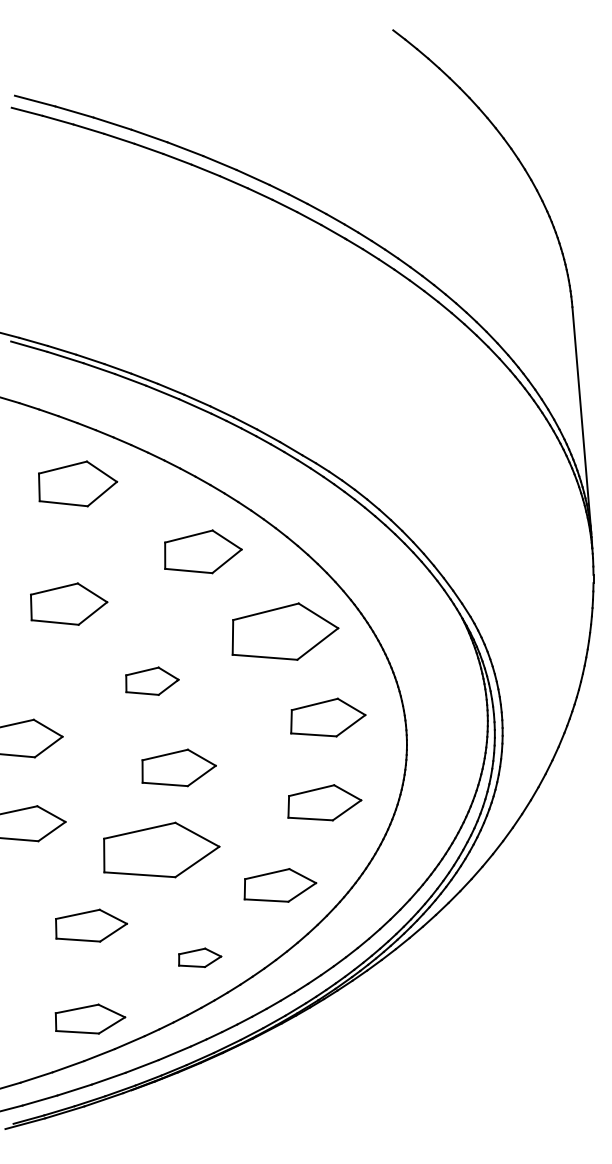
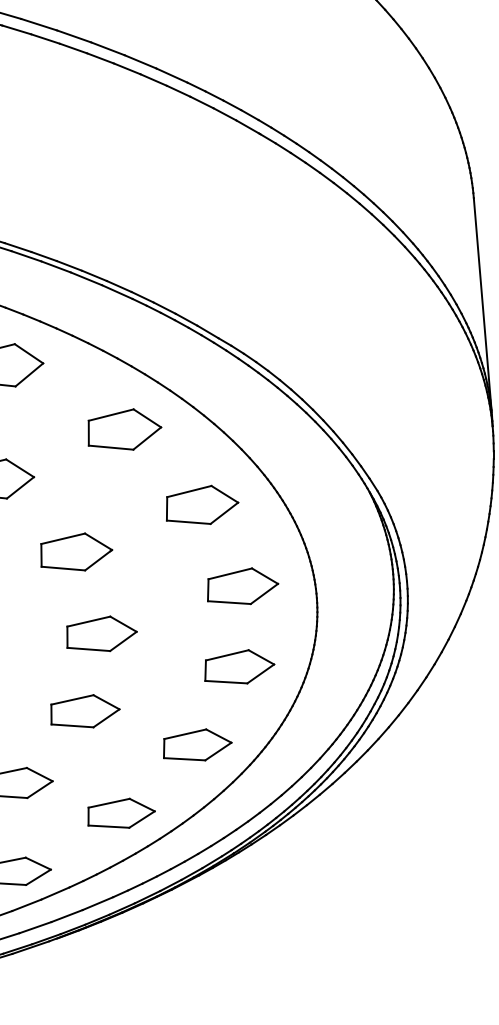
part: (285, 631) -> (202, 504), size x0.71
part: (152, 680) -> (76, 551), size x1.43
part: (161, 849) -> (85, 710), size x0.62
part: (200, 957) -> (122, 813), size x1.67

